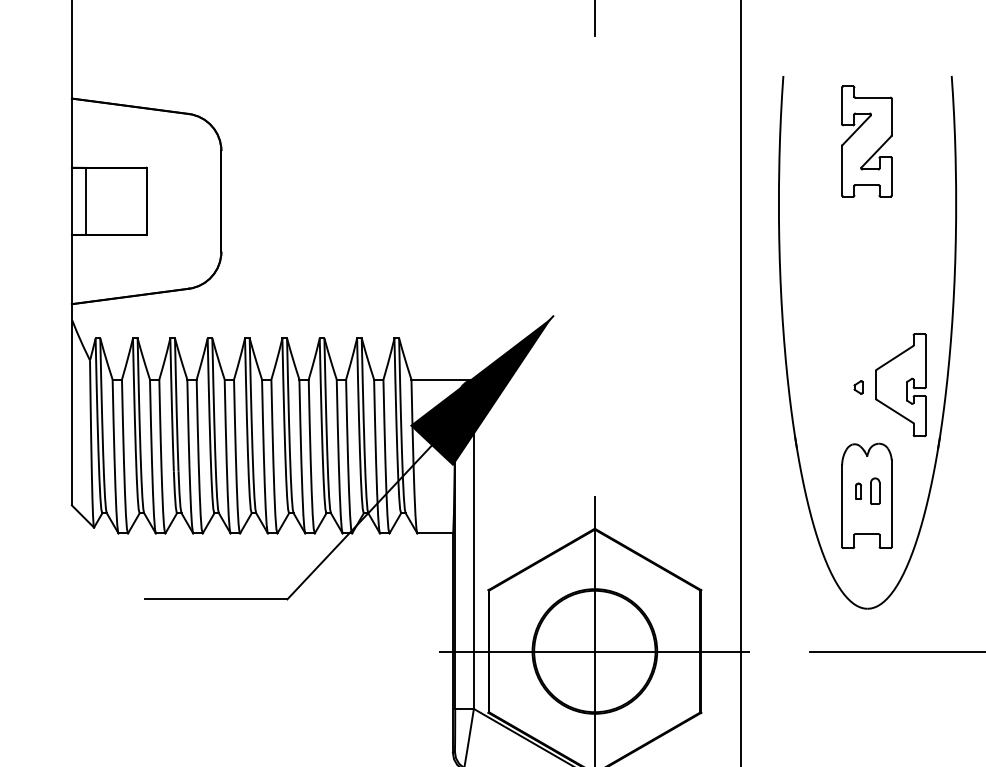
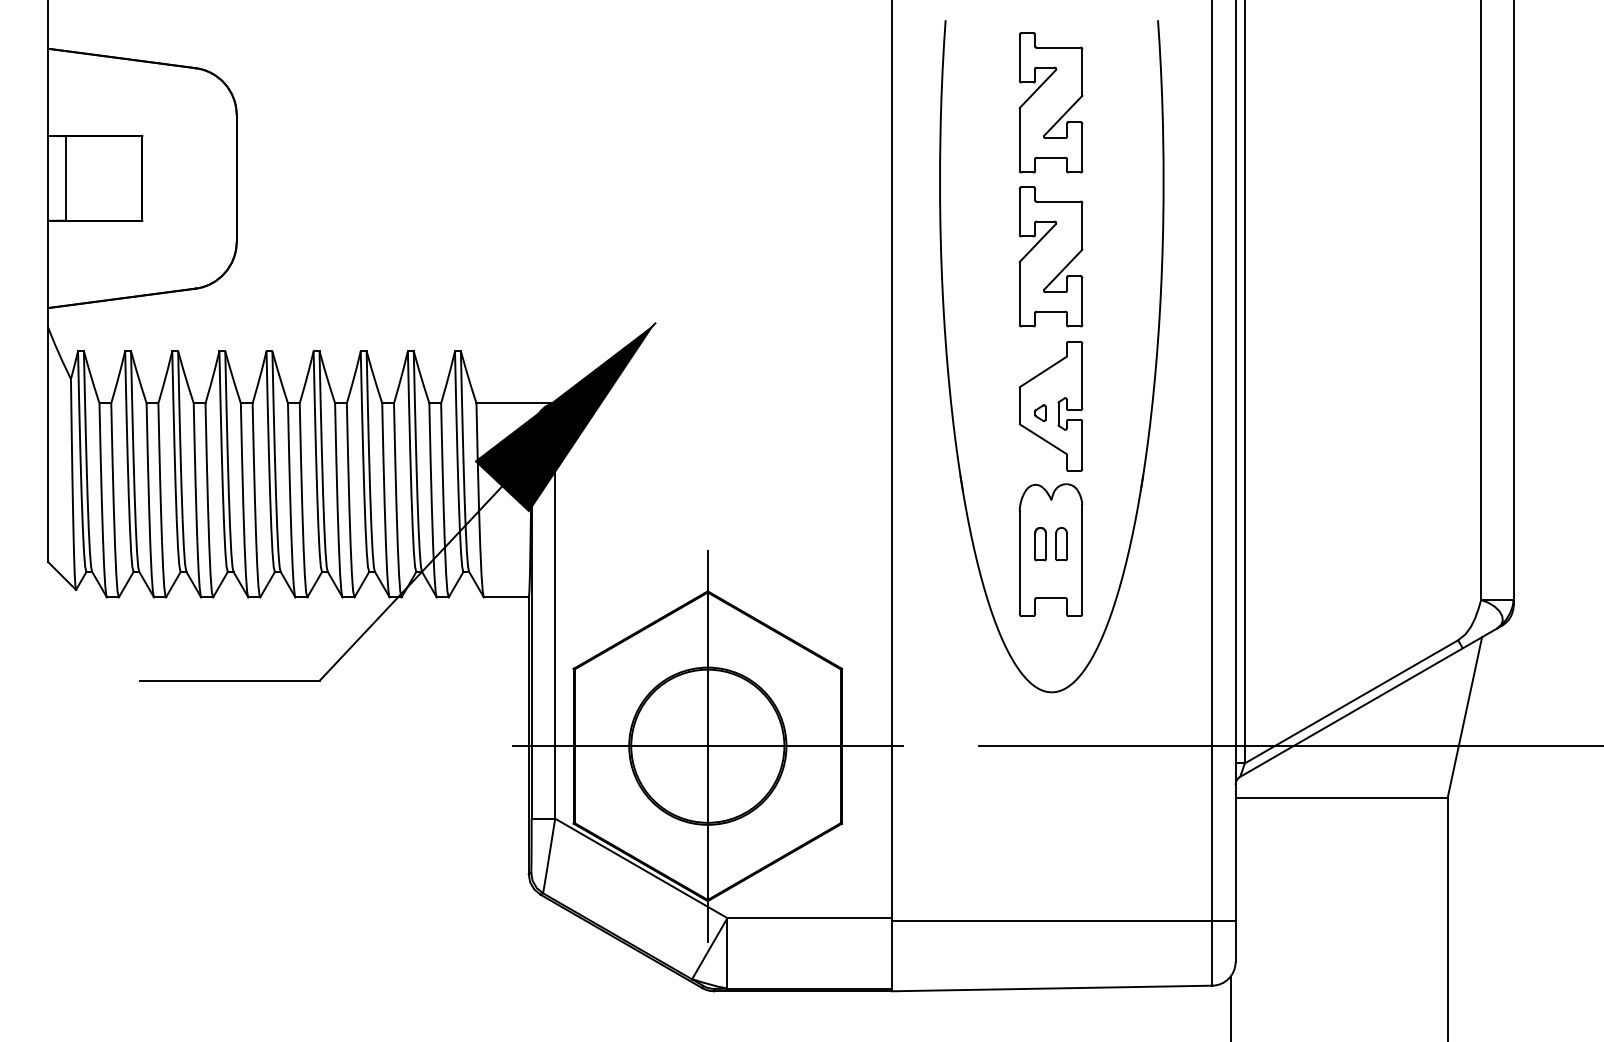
part: (866, 263) -> (1050, 256), added
part: (901, 385) -> (1051, 406), moved
part: (858, 491) -> (1040, 544), size x1.67

